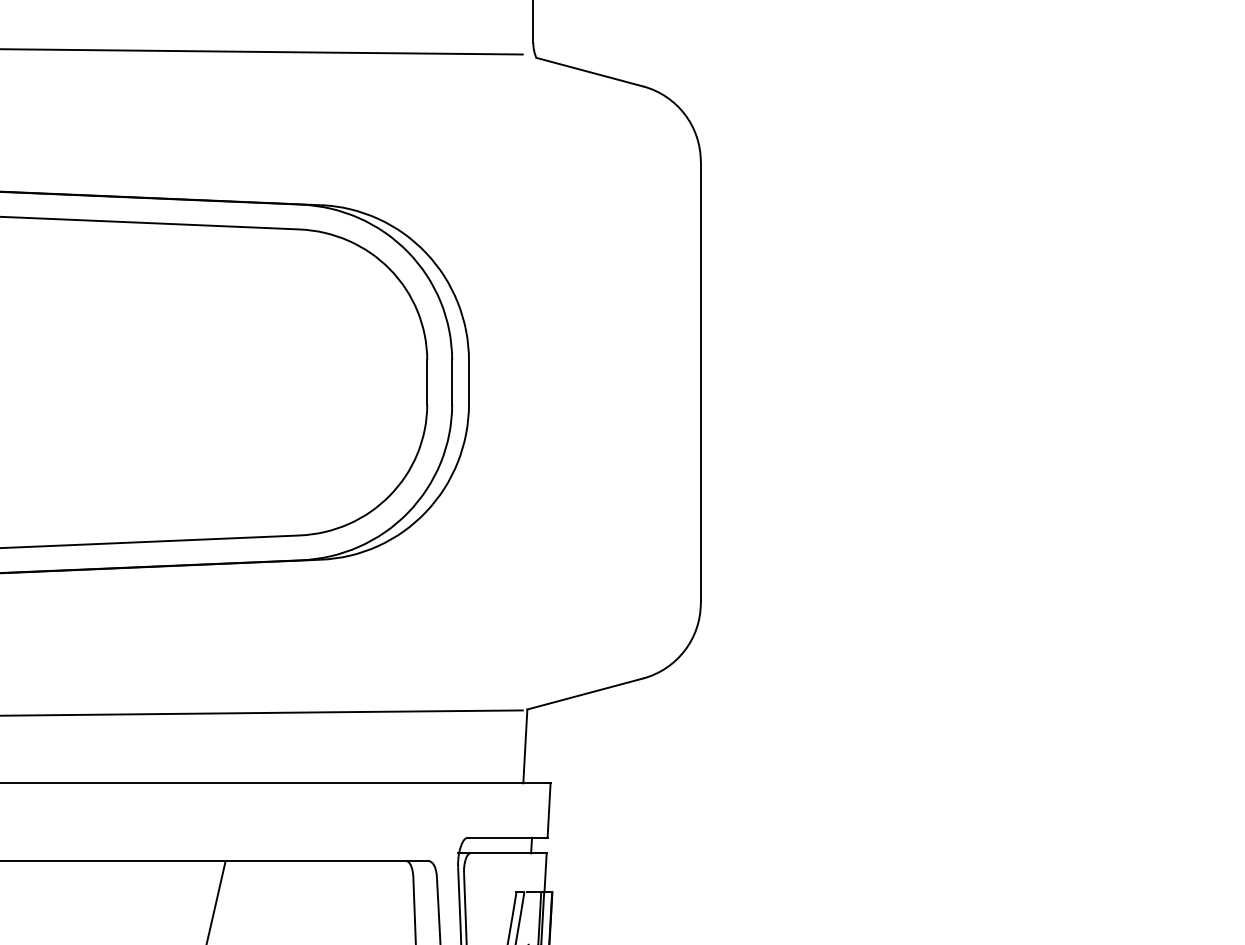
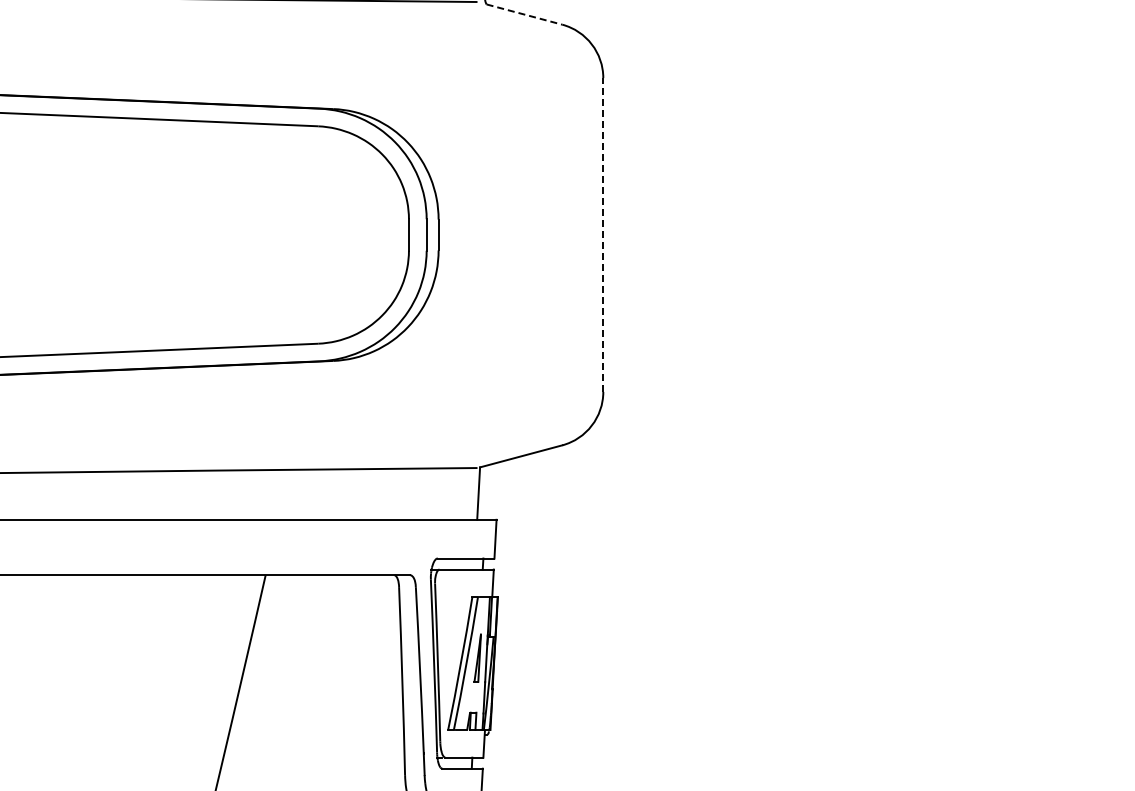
line: (589, 72) -> (524, 14), solid -> dashed
line: (701, 383) -> (603, 235), solid -> dashed

